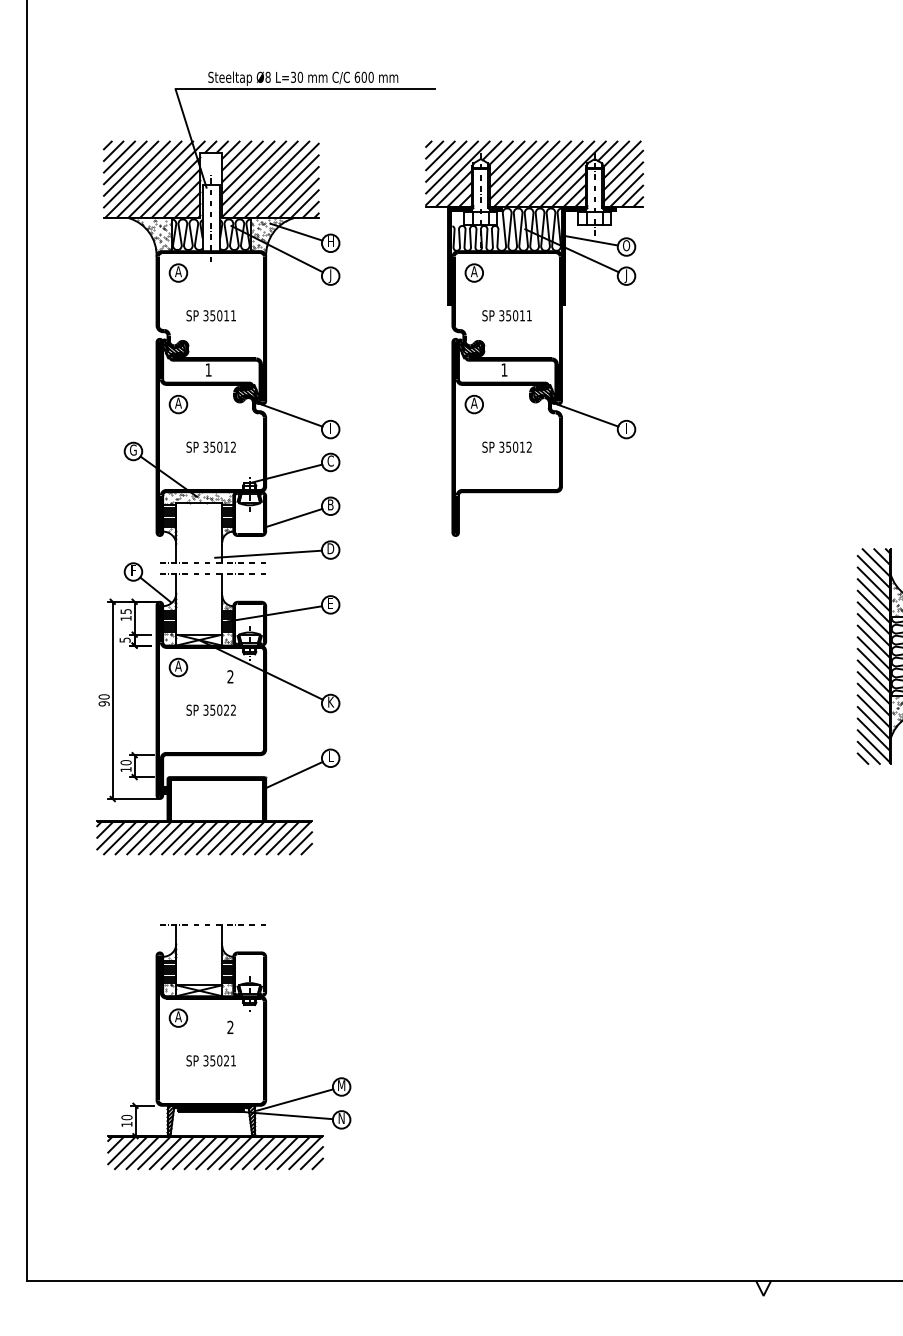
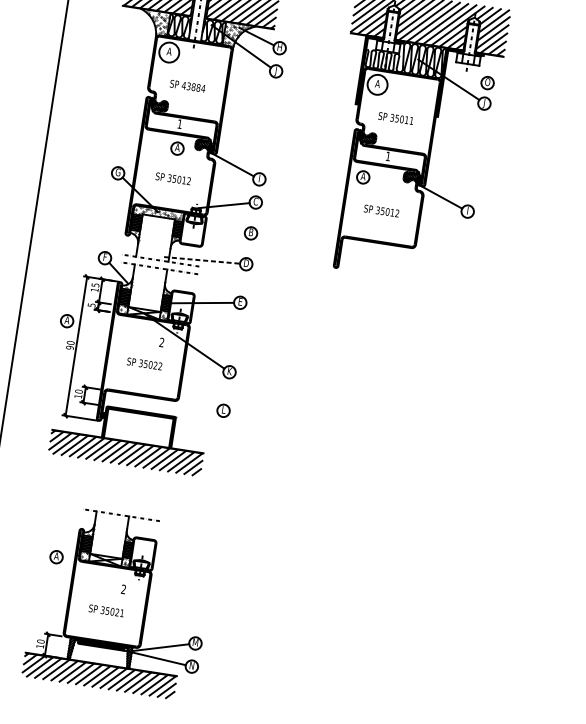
line: (591, 240) -> (463, 74), removed
circle: (178, 272) -> (169, 52), size x1.6
circle: (474, 272) -> (377, 84), size x1.6
text: (219, 315) -> (193, 86), 35011 -> 43884
part: (178, 404) -> (177, 148), moved
line: (294, 517) -> (224, 237), removed
line: (269, 554) -> (202, 260), solid -> dashed
part: (178, 667) -> (67, 321), moved
line: (294, 774) -> (196, 418), removed
part: (178, 1017) -> (56, 556), moved

